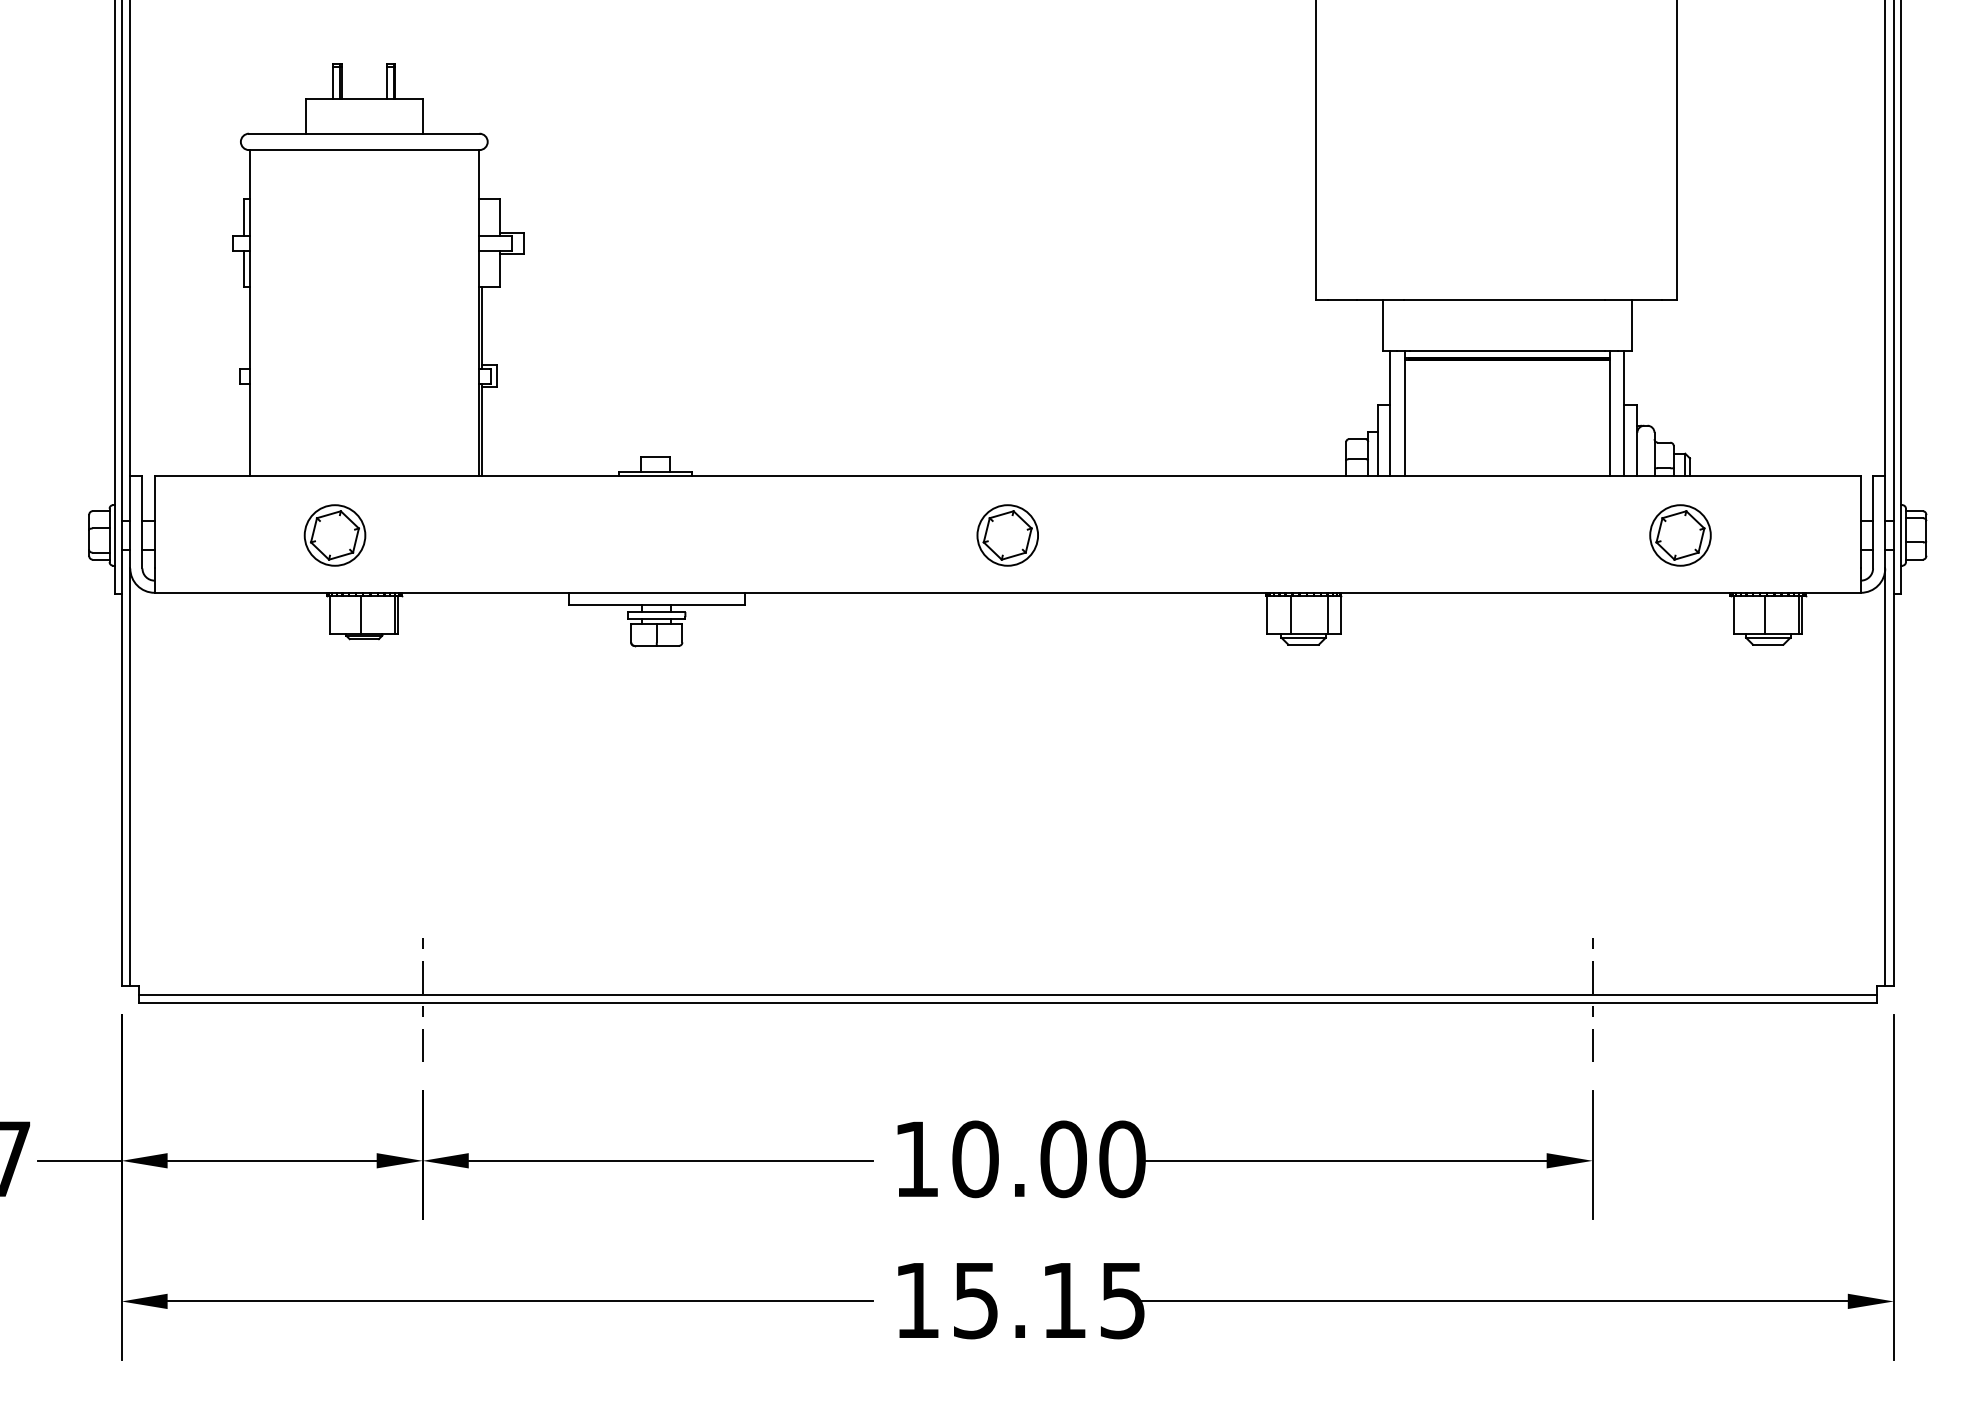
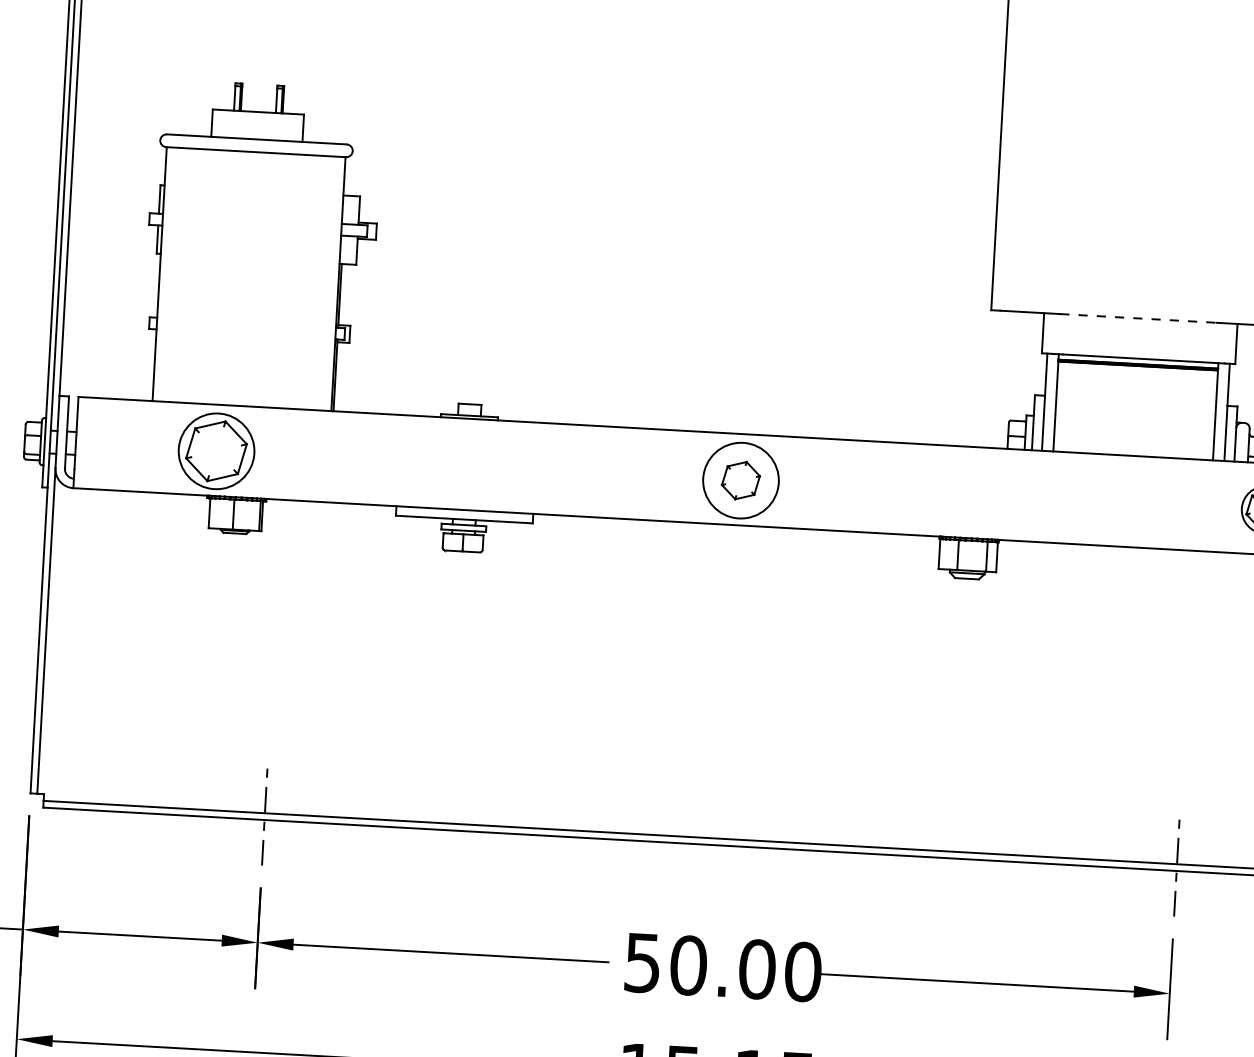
line: (1504, 299) -> (1138, 318), solid -> dashed
part: (334, 535) -> (216, 451), size x1.6
circle: (1007, 535) -> (740, 480), size x1.6
text: (916, 1159) -> (642, 963), 10.00 -> 50.00

